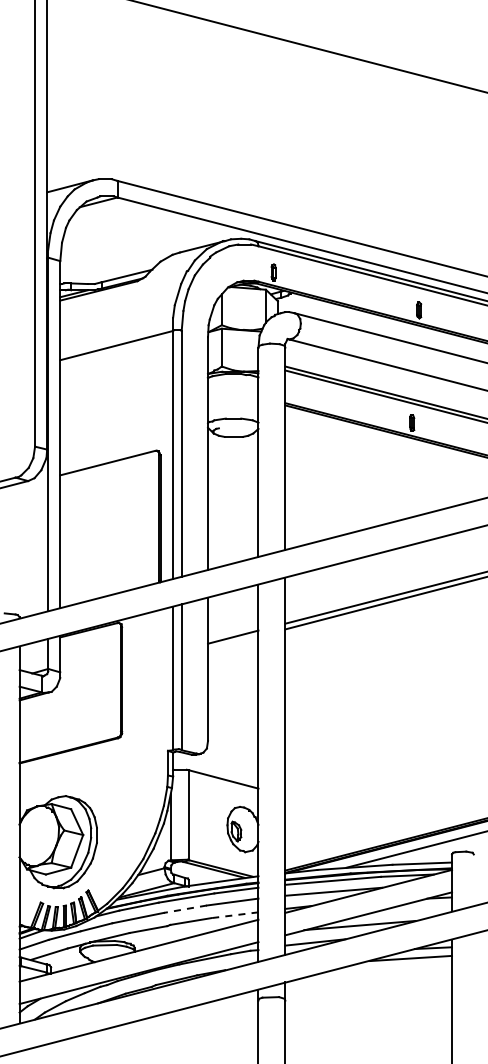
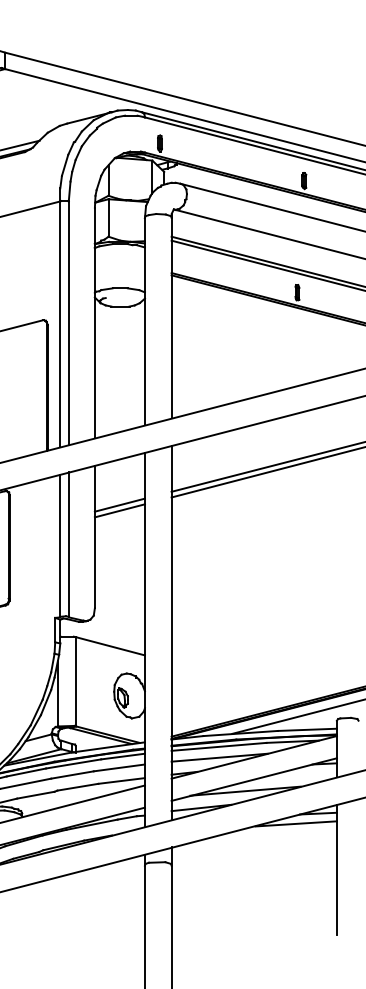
line: (233, 642) -> (120, 510), added
line: (185, 909) -> (72, 775), dashed -> solid
line: (234, 915) -> (121, 781), dashed -> solid

